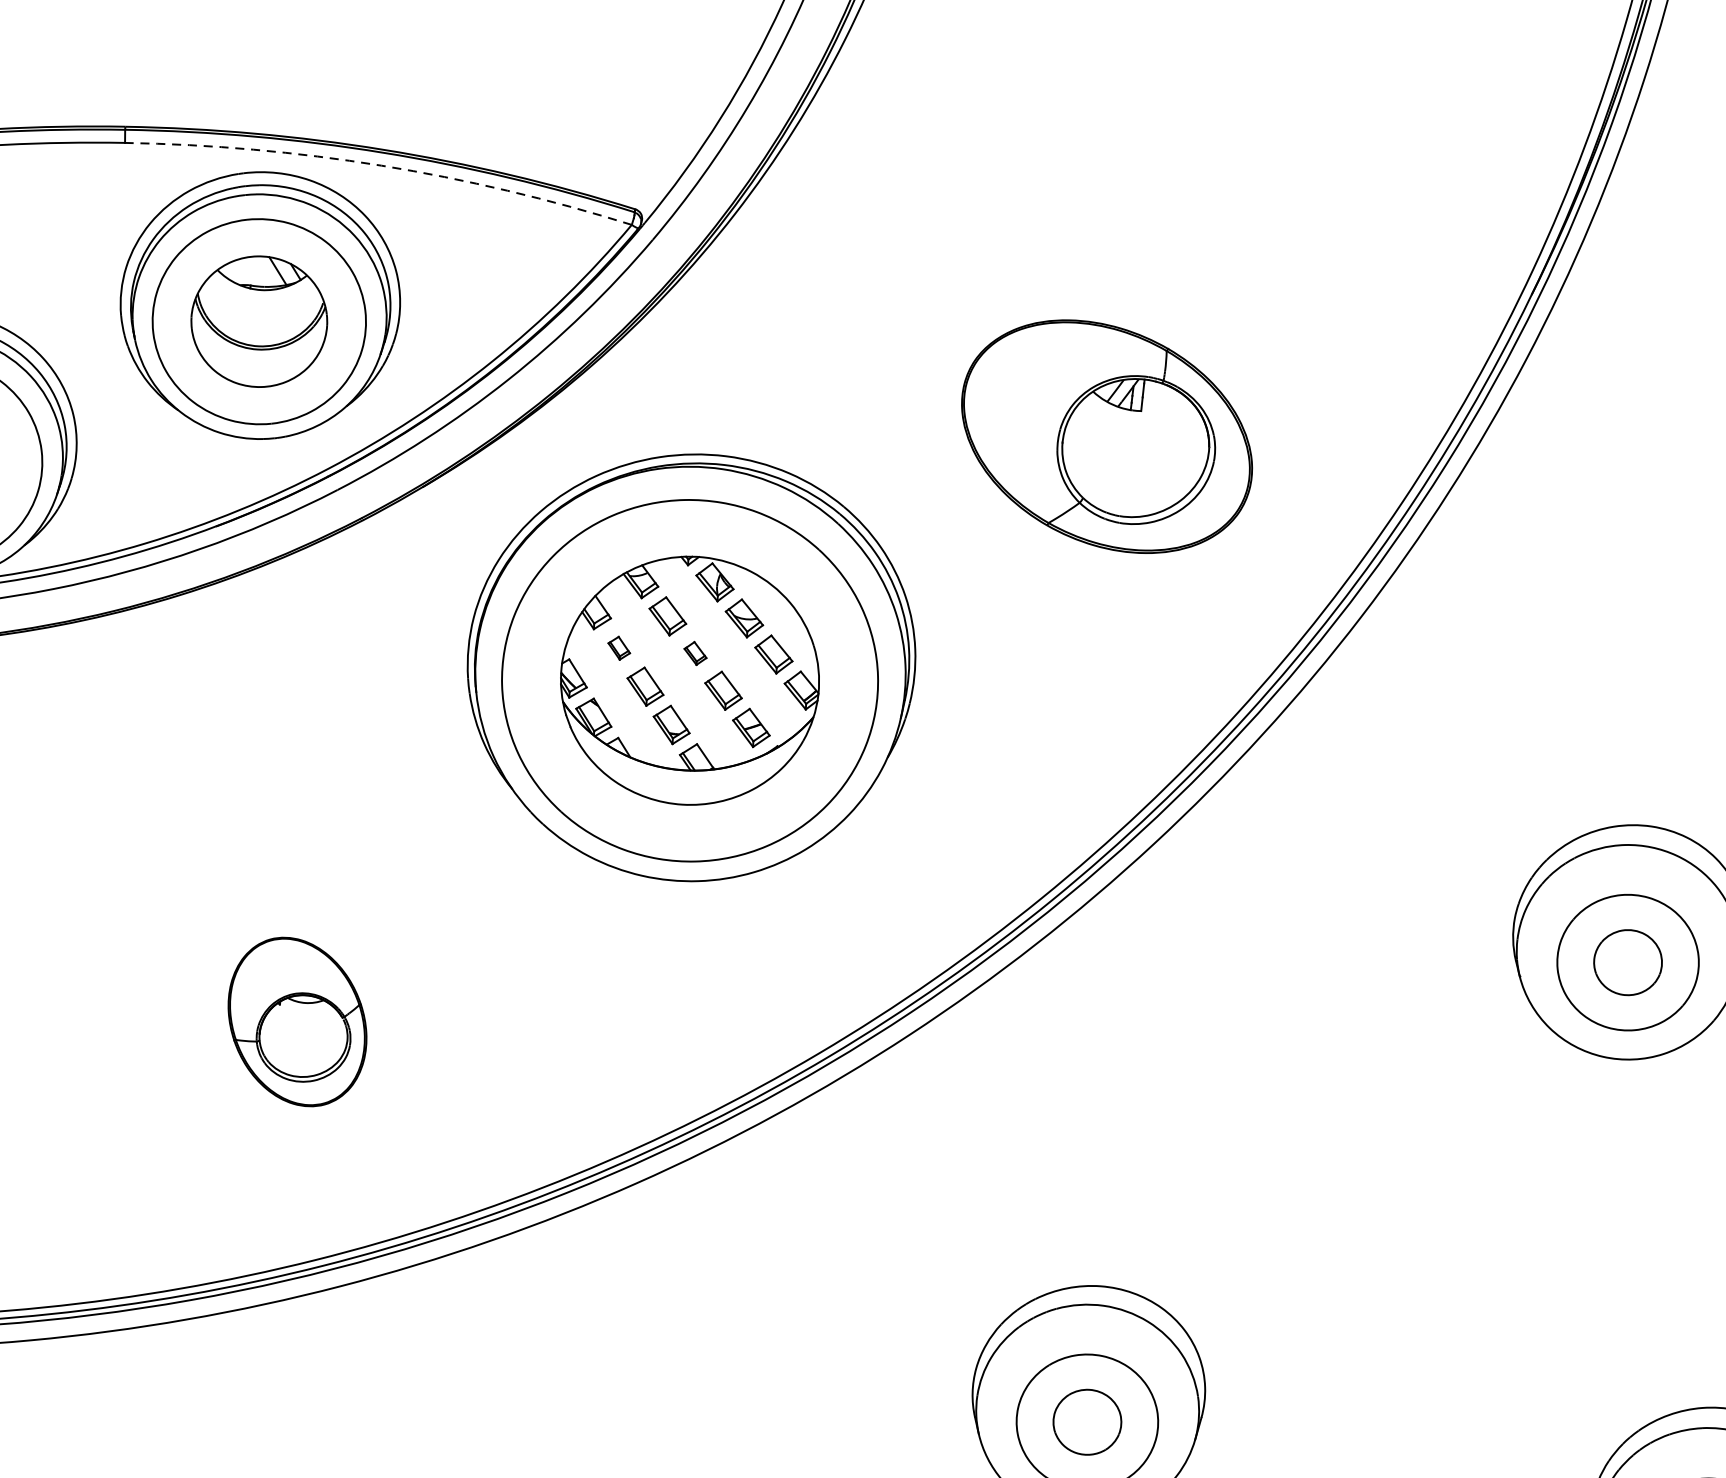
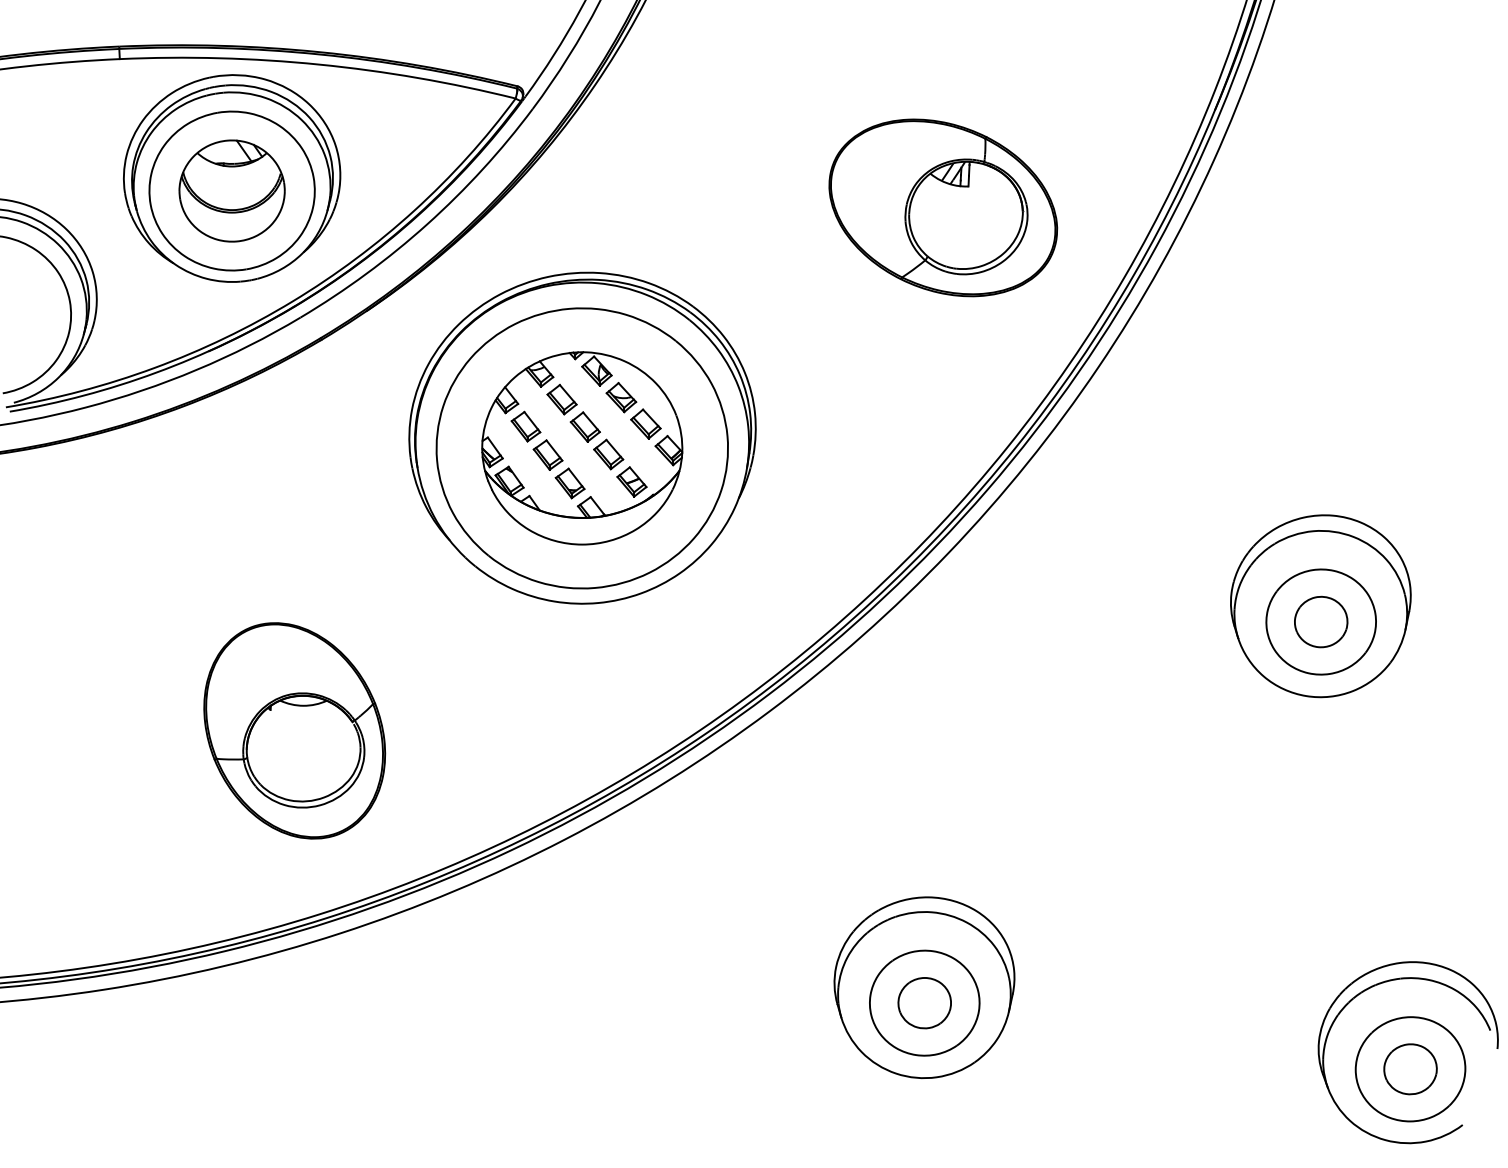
arc: (381, 165) -> (319, 64), dashed -> solid
part: (1107, 436) -> (943, 207), moved
part: (618, 648) -> (525, 426), size x1.67
part: (694, 652) -> (584, 426), size x1.67
part: (297, 1021) -> (294, 730), size x1.67

